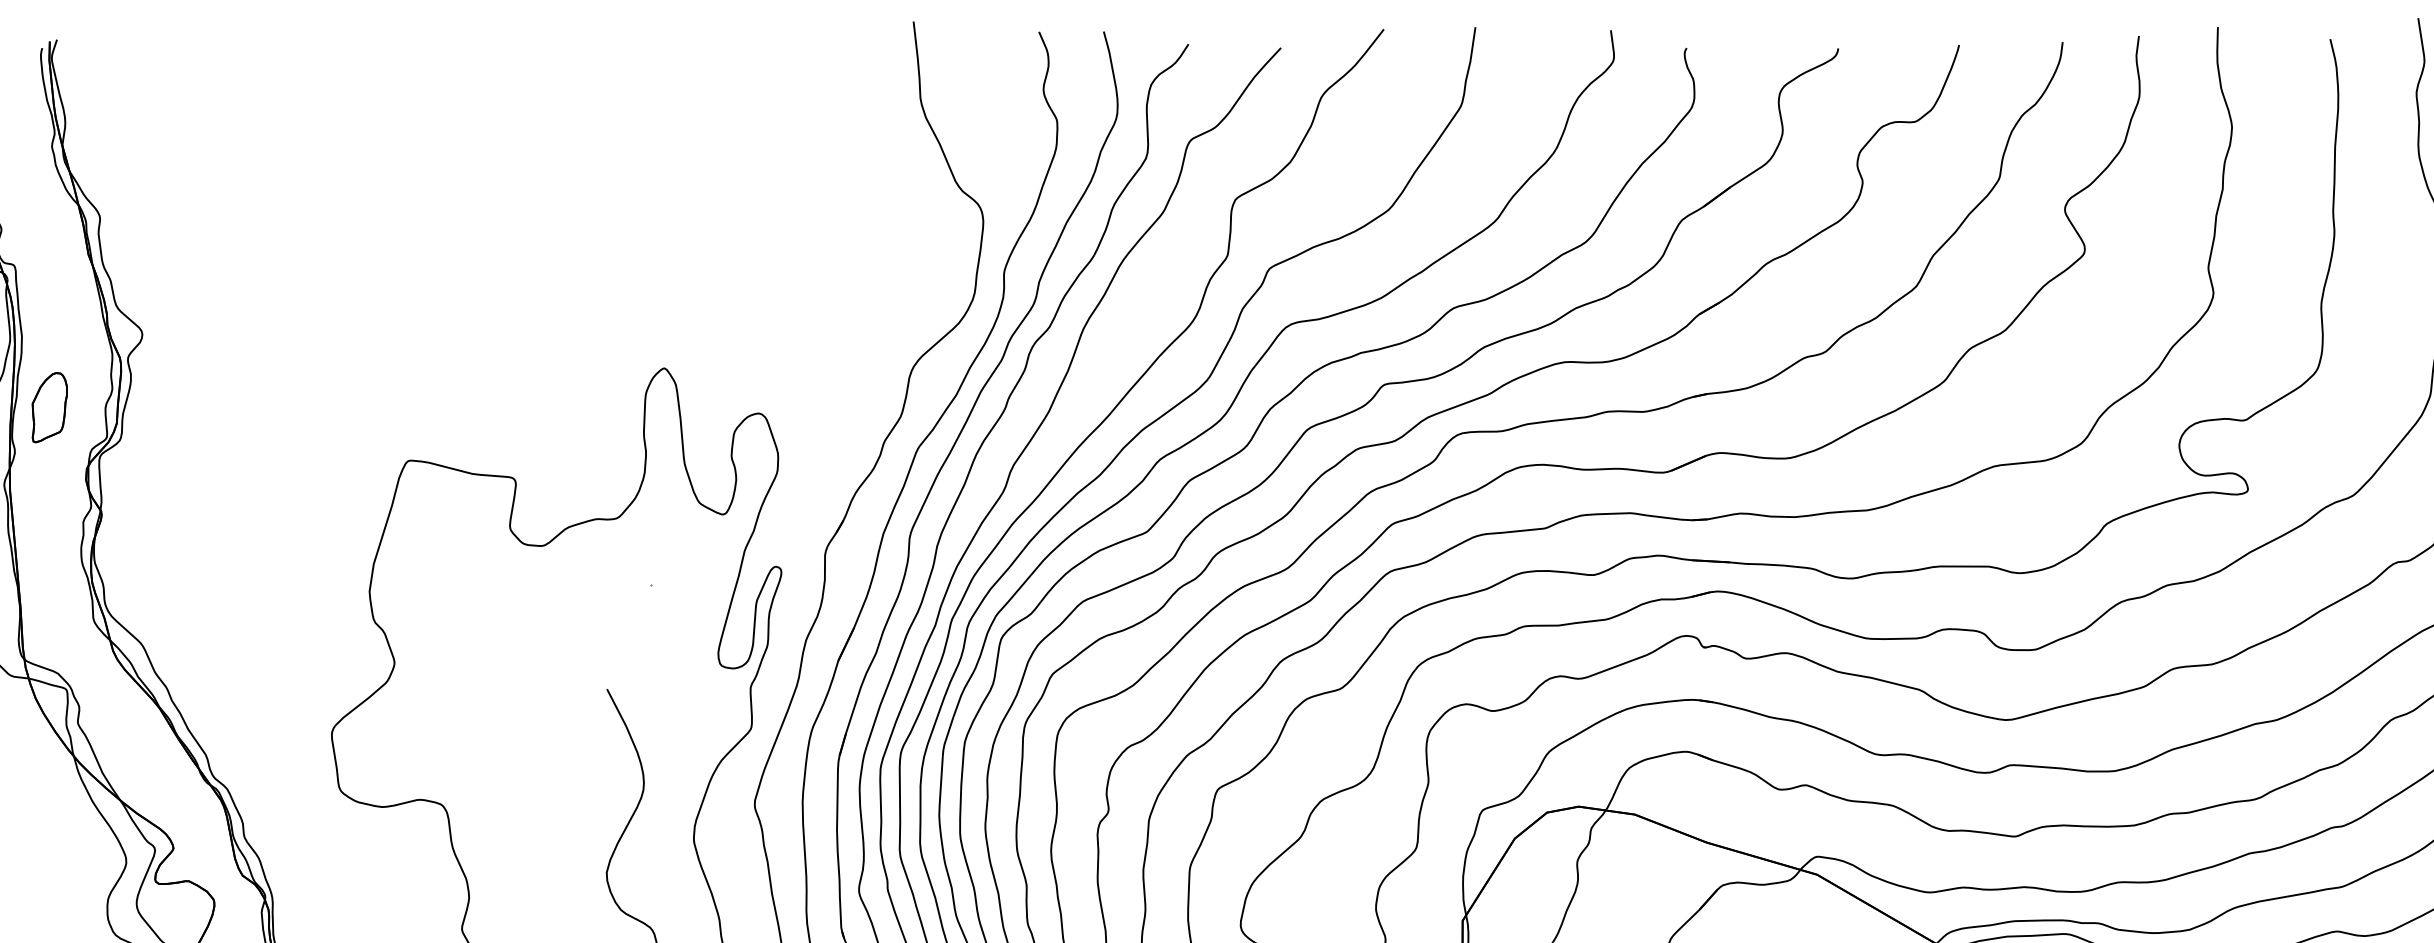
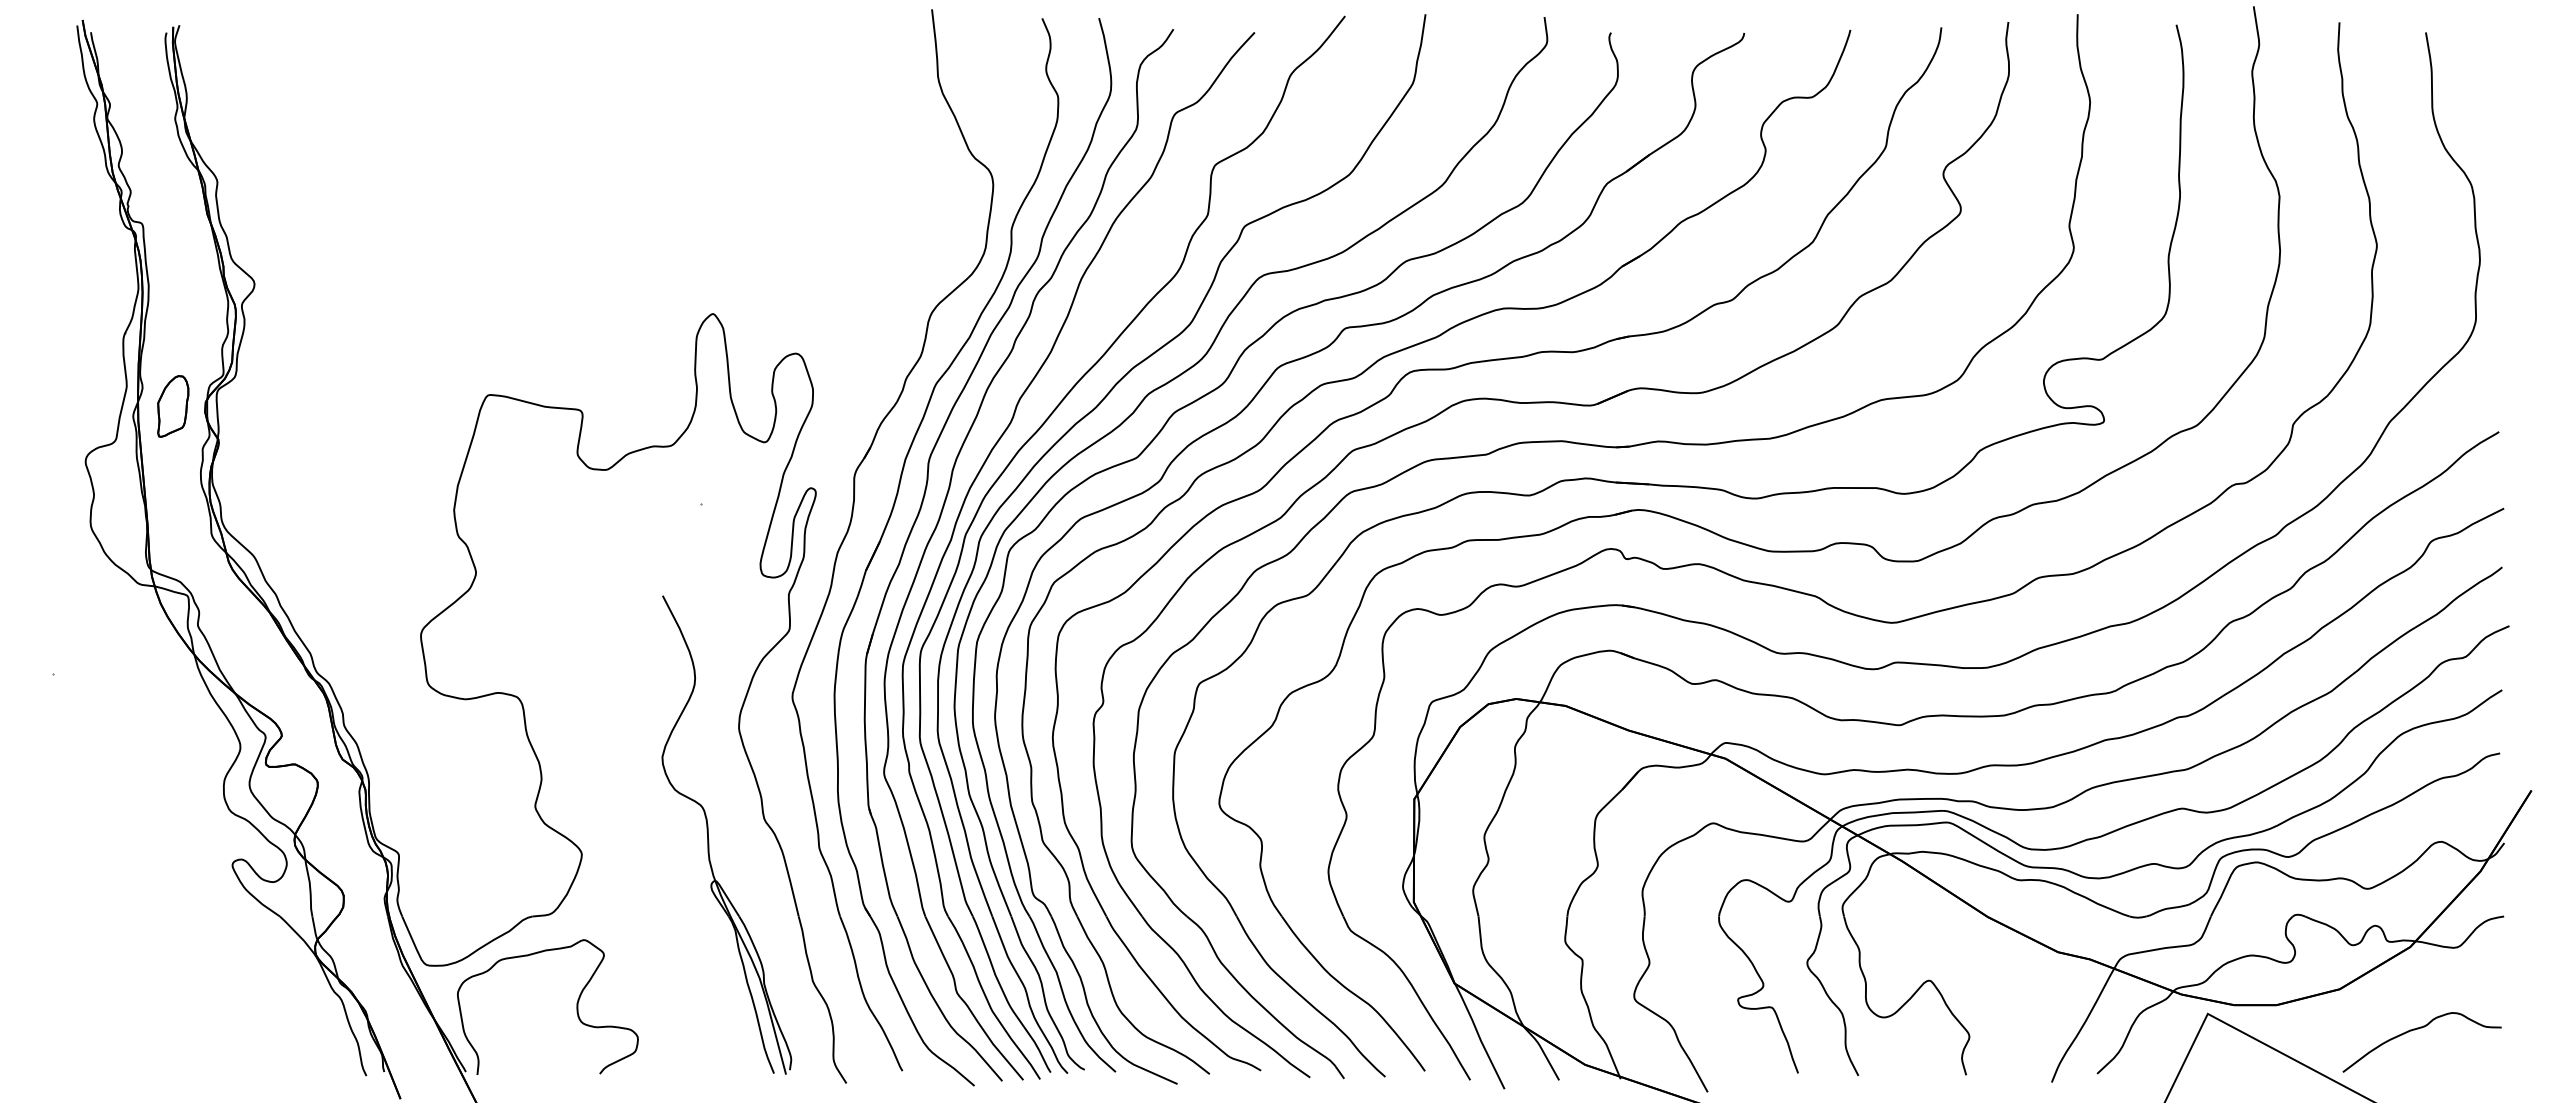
part: (50, 407) -> (173, 406), moved

